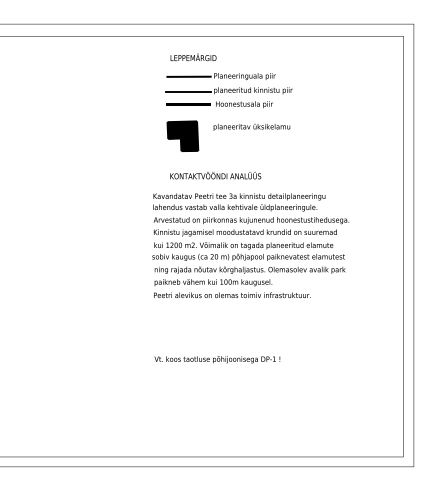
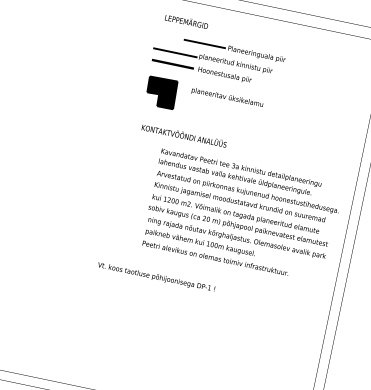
text: (220, 76) -> (234, 49), moved
text: (250, 245) -> (242, 215), moved
text: (217, 359) -> (156, 277), moved

